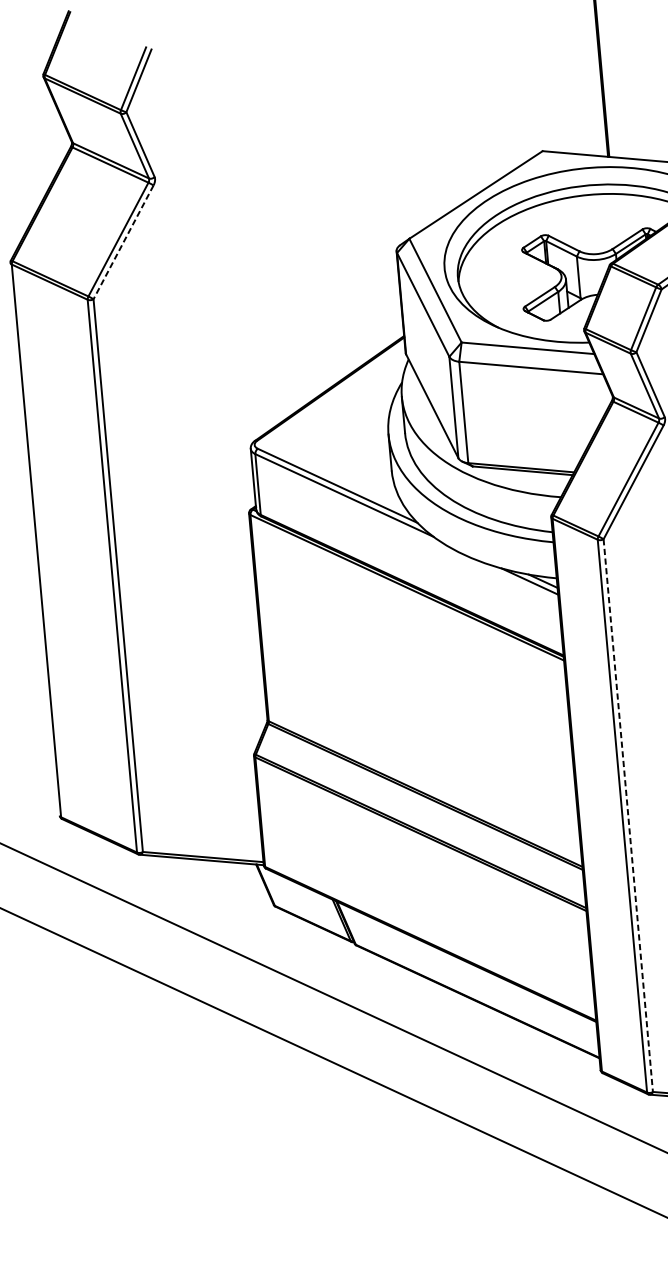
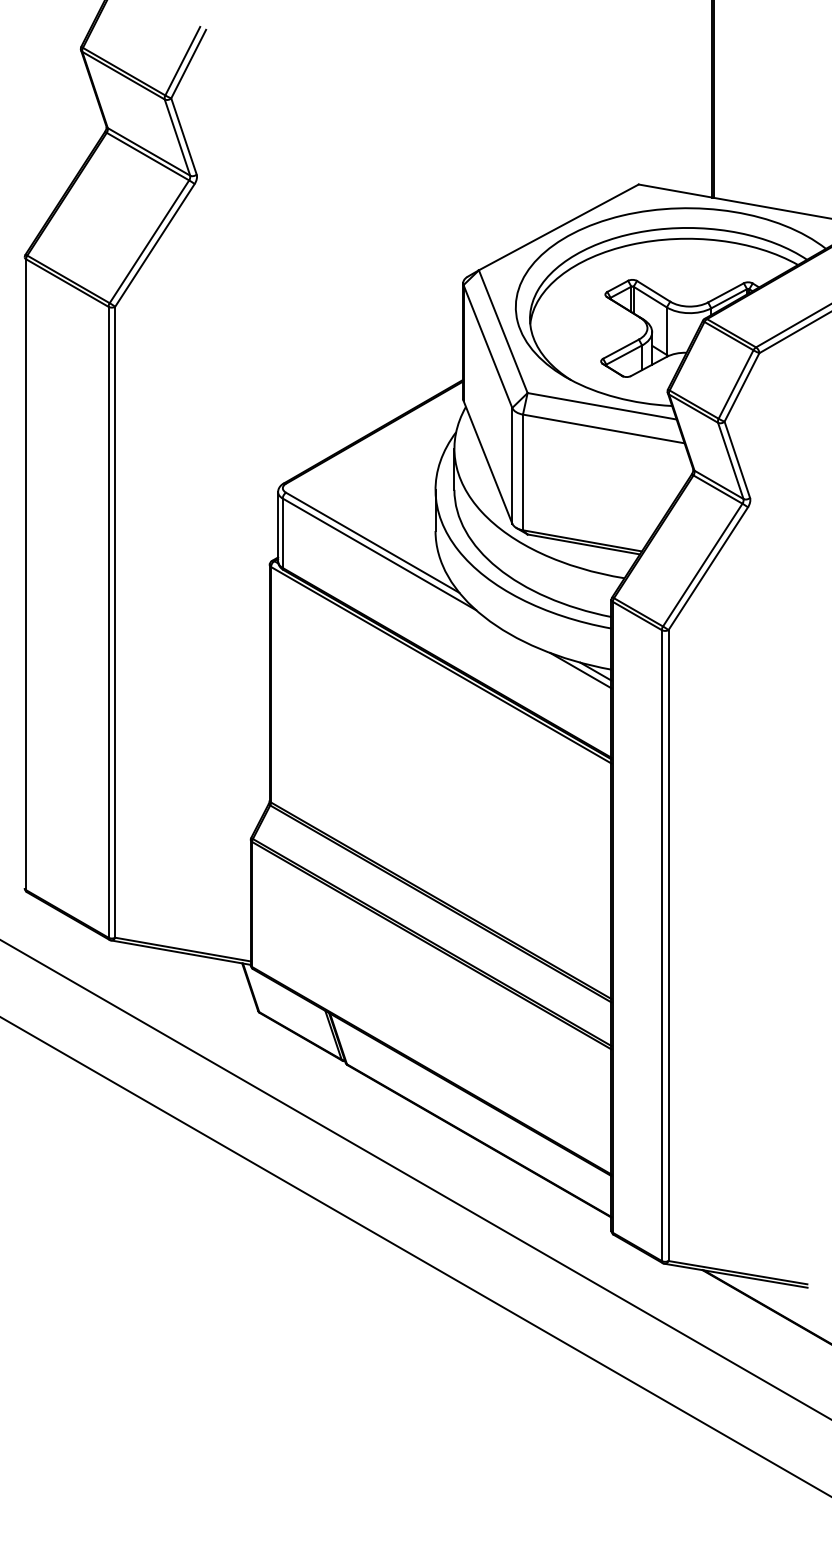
line: (123, 242) -> (154, 245), dashed -> solid
line: (628, 816) -> (668, 946), dashed -> solid

